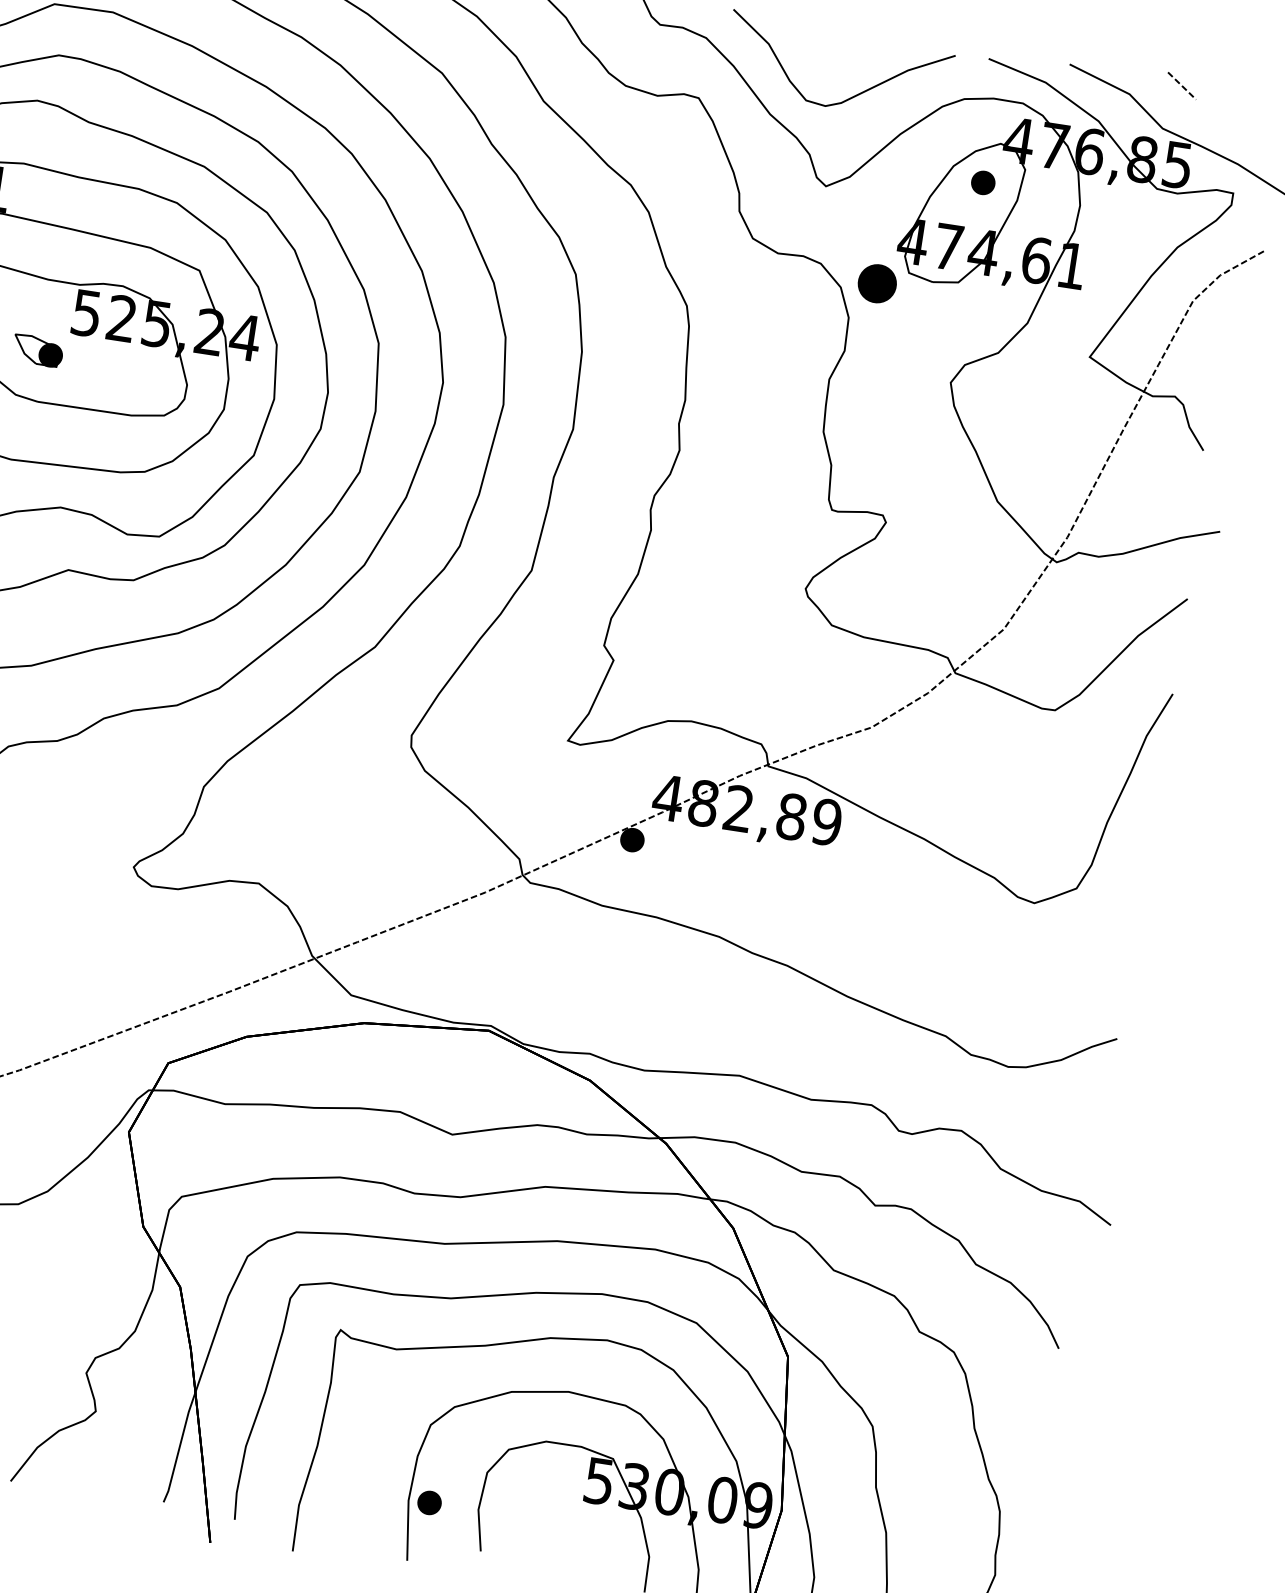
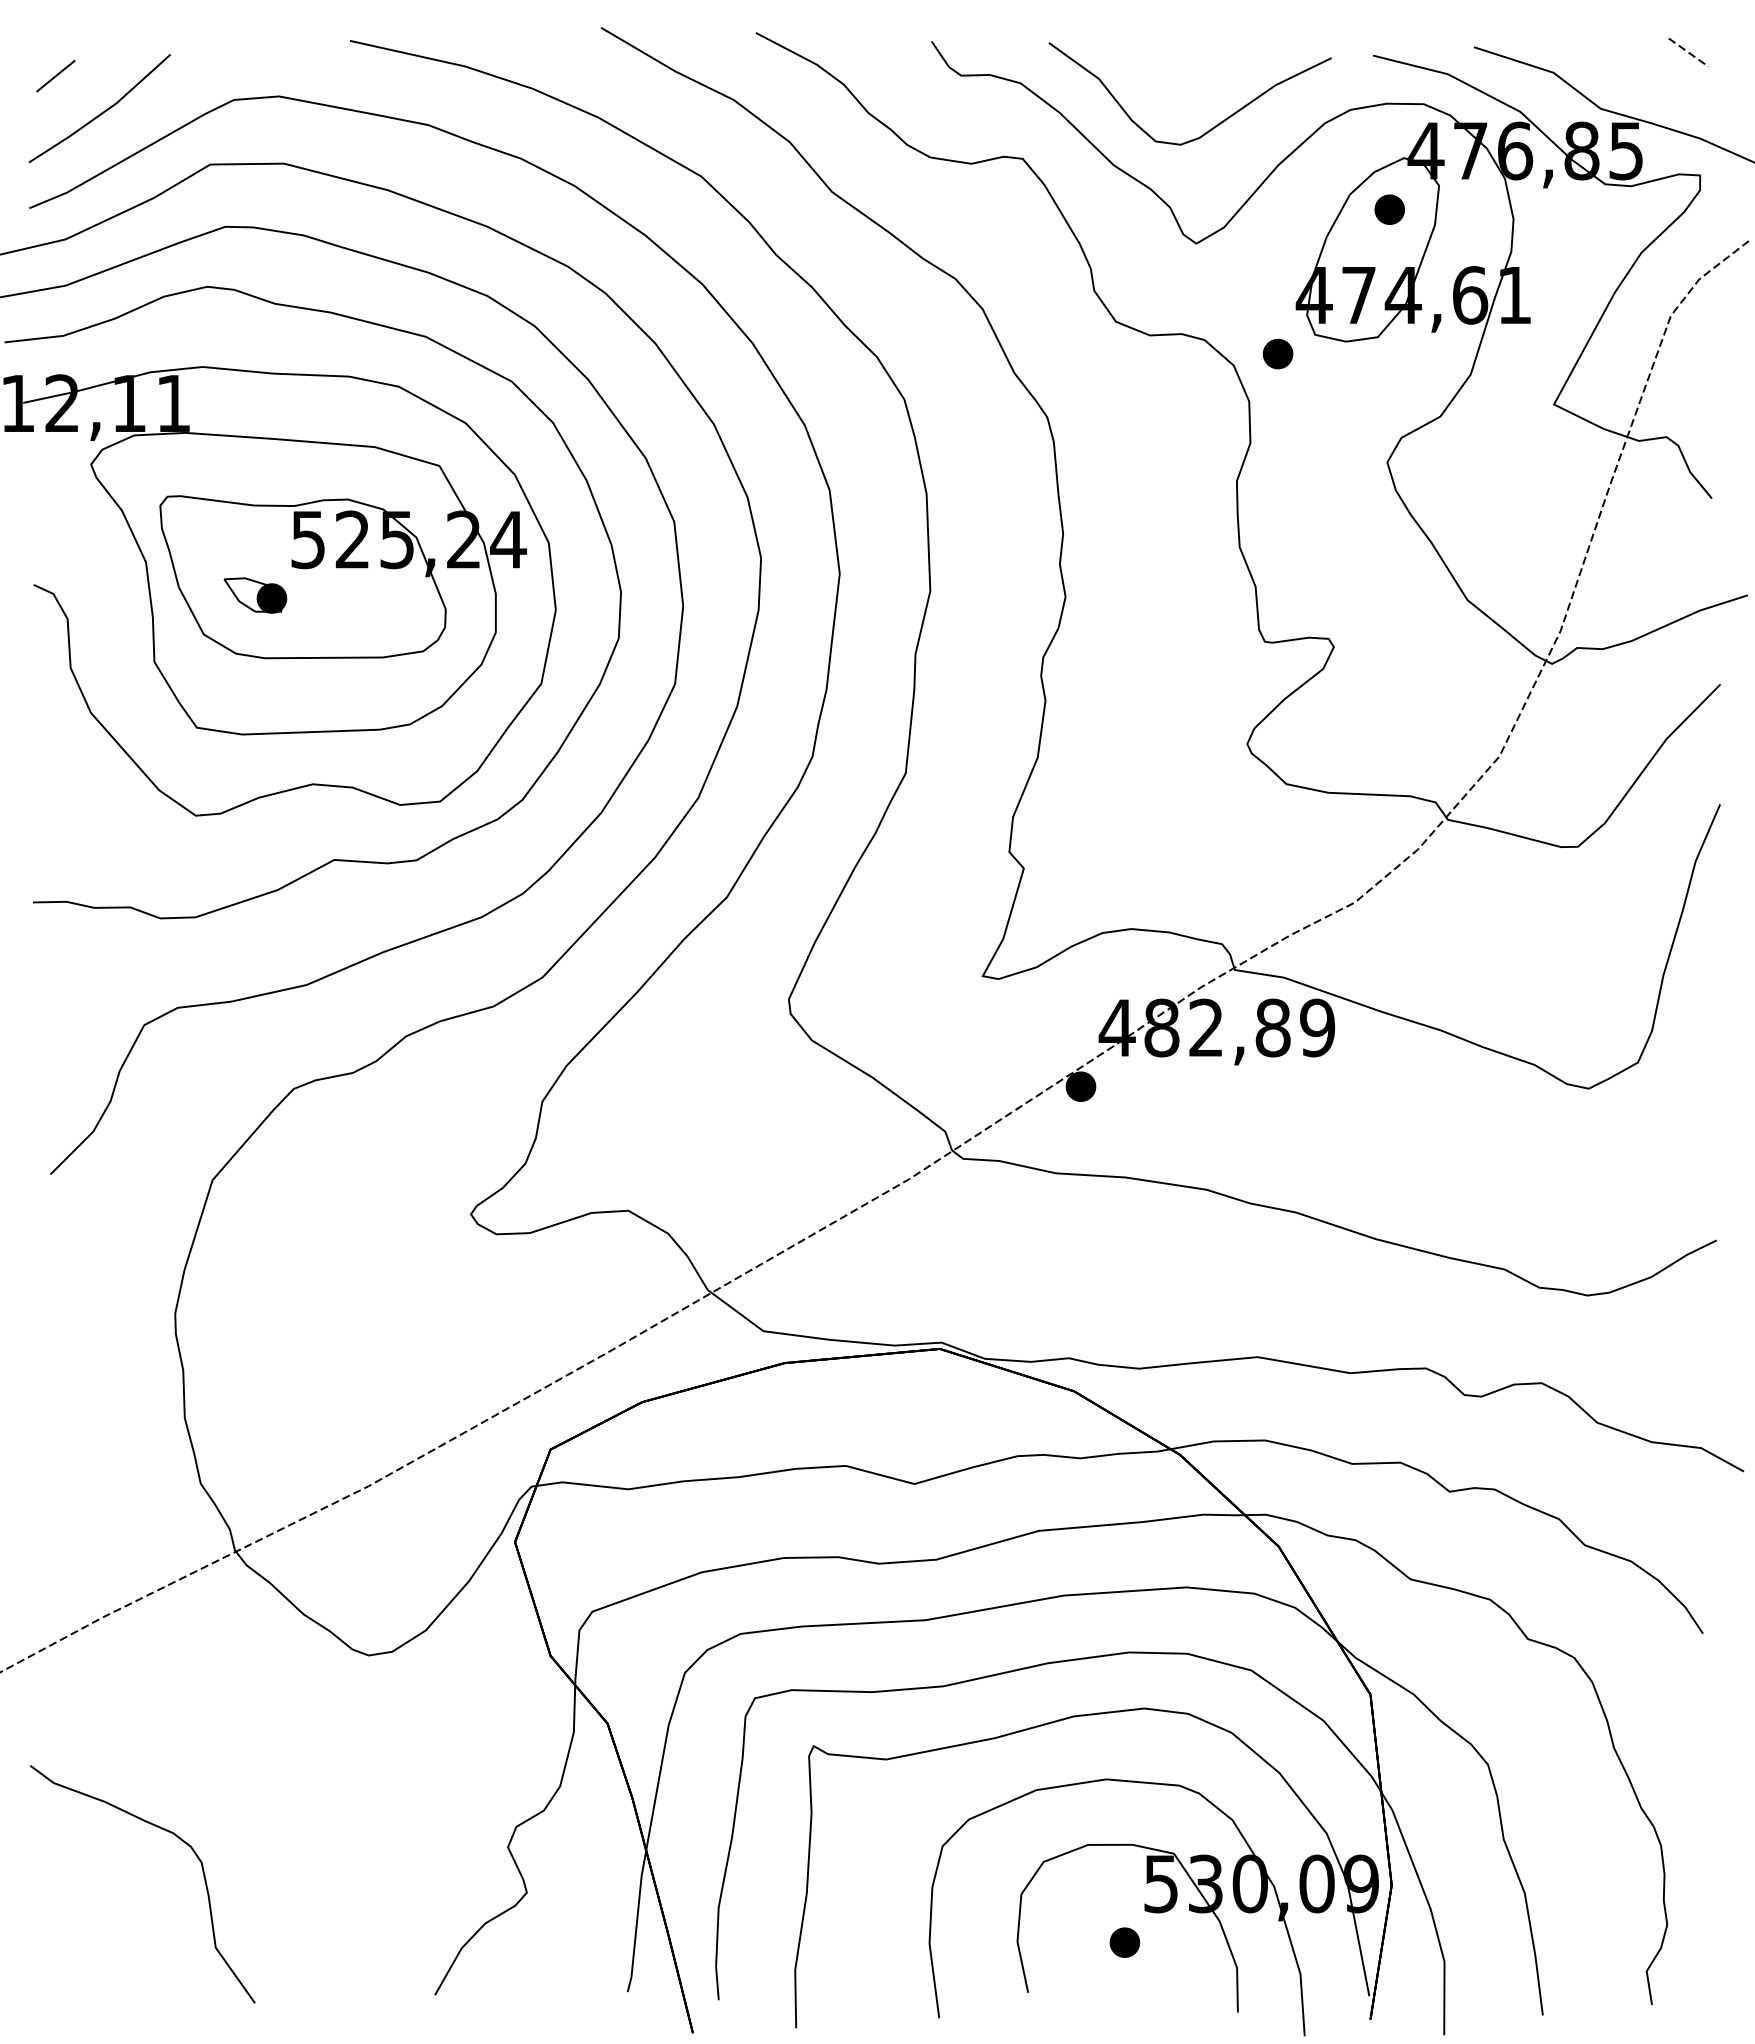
line: (1181, 85) -> (1688, 52), moved
part: (876, 283) -> (1277, 353), size x0.62
part: (429, 1502) -> (1124, 1942), moved

